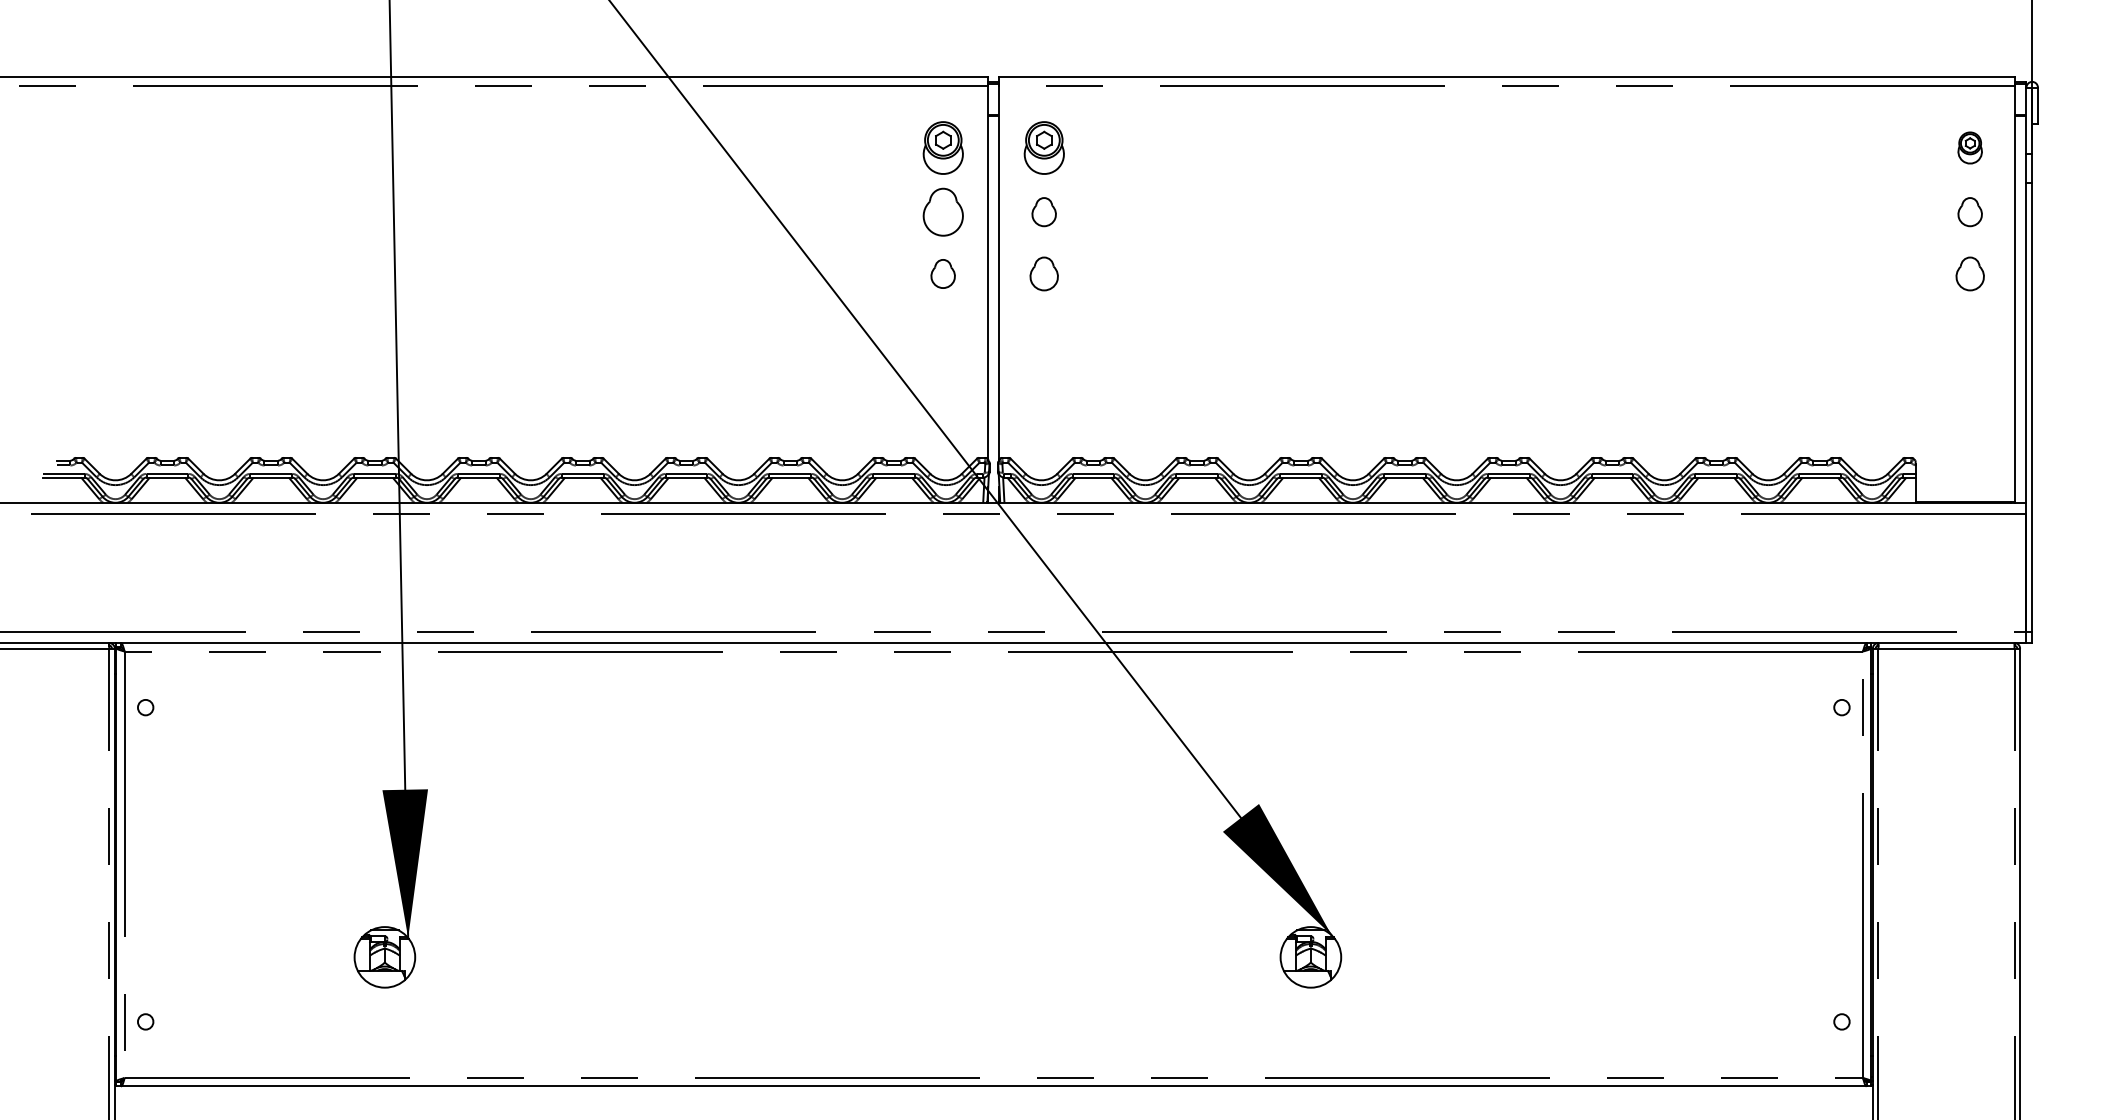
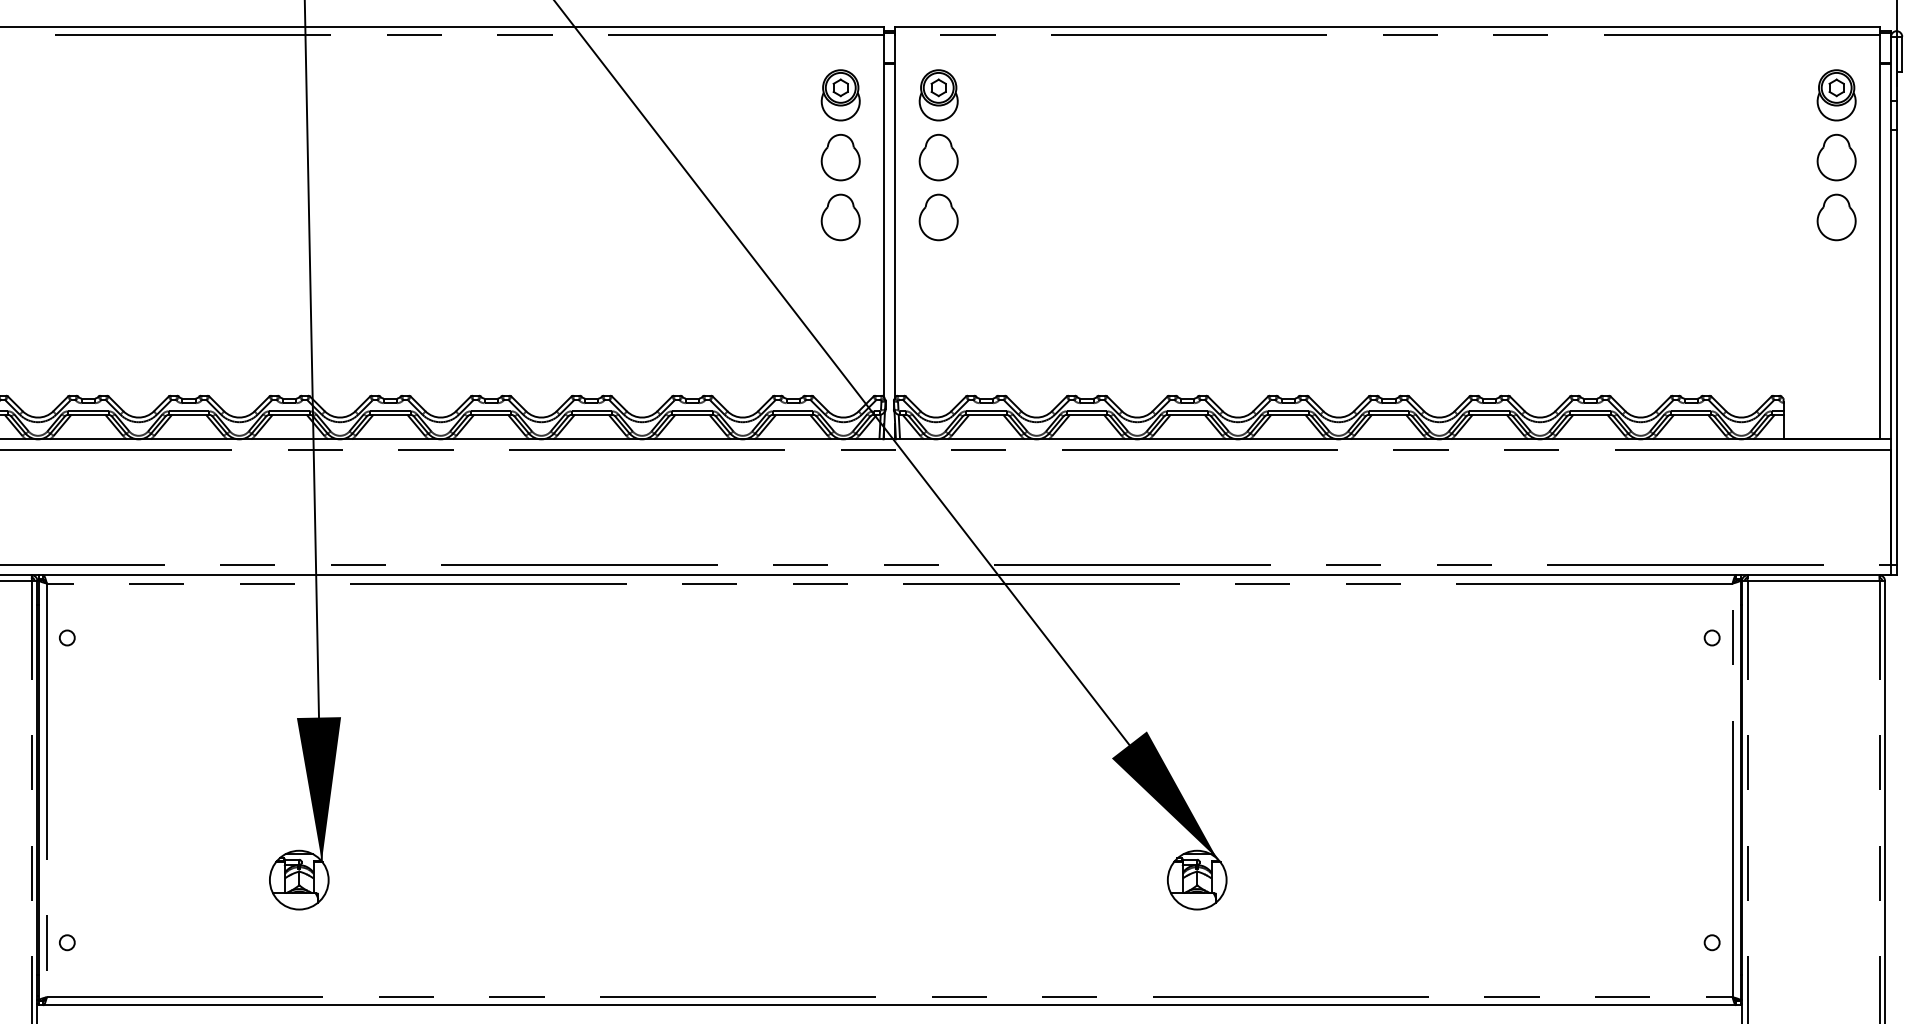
part: (1969, 147) -> (1835, 94), size x1.67
part: (1043, 211) -> (937, 156), size x1.67
part: (1969, 211) -> (1835, 156), size x1.67
part: (942, 273) -> (839, 217), size x1.67
part: (1043, 273) -> (937, 217), size x1.43
part: (1969, 273) -> (1835, 217), size x1.43

